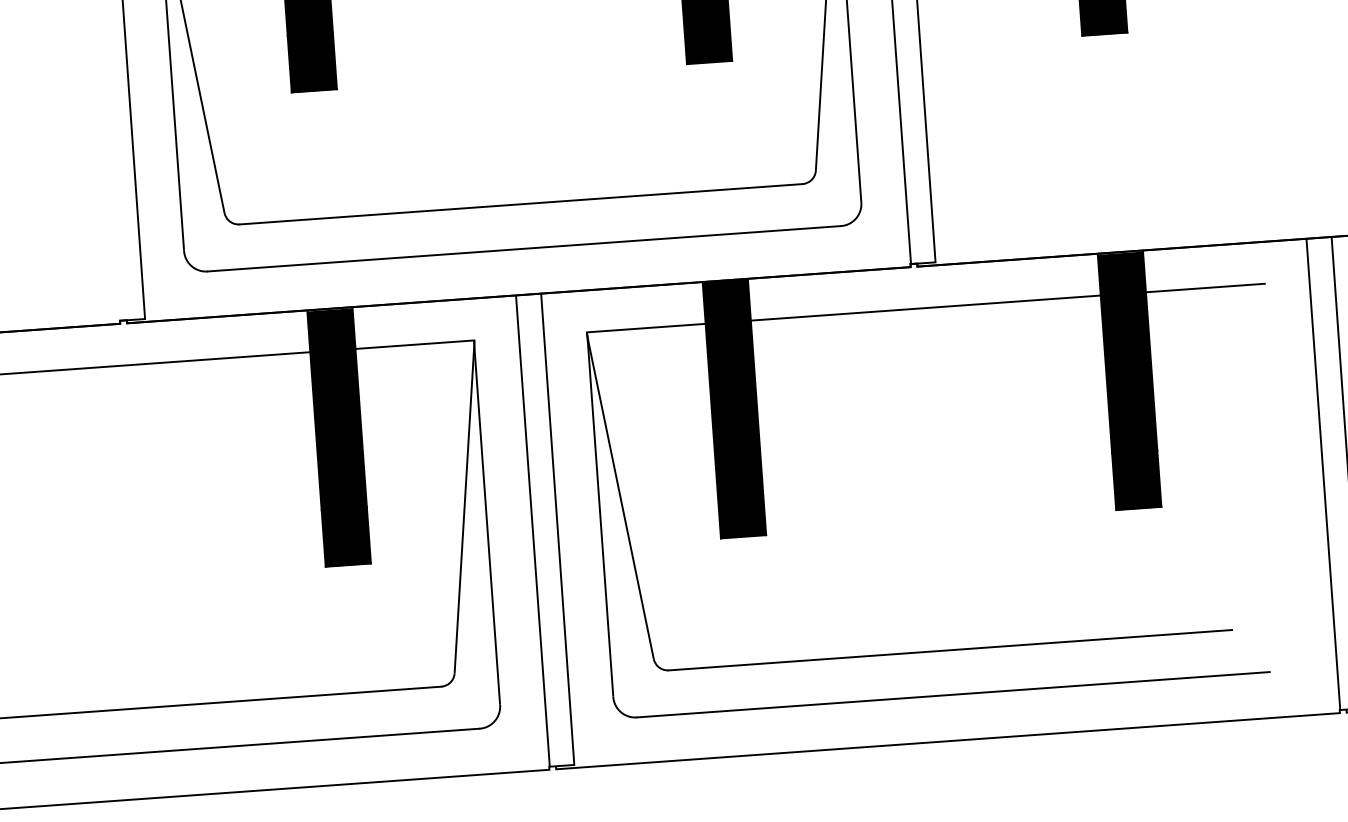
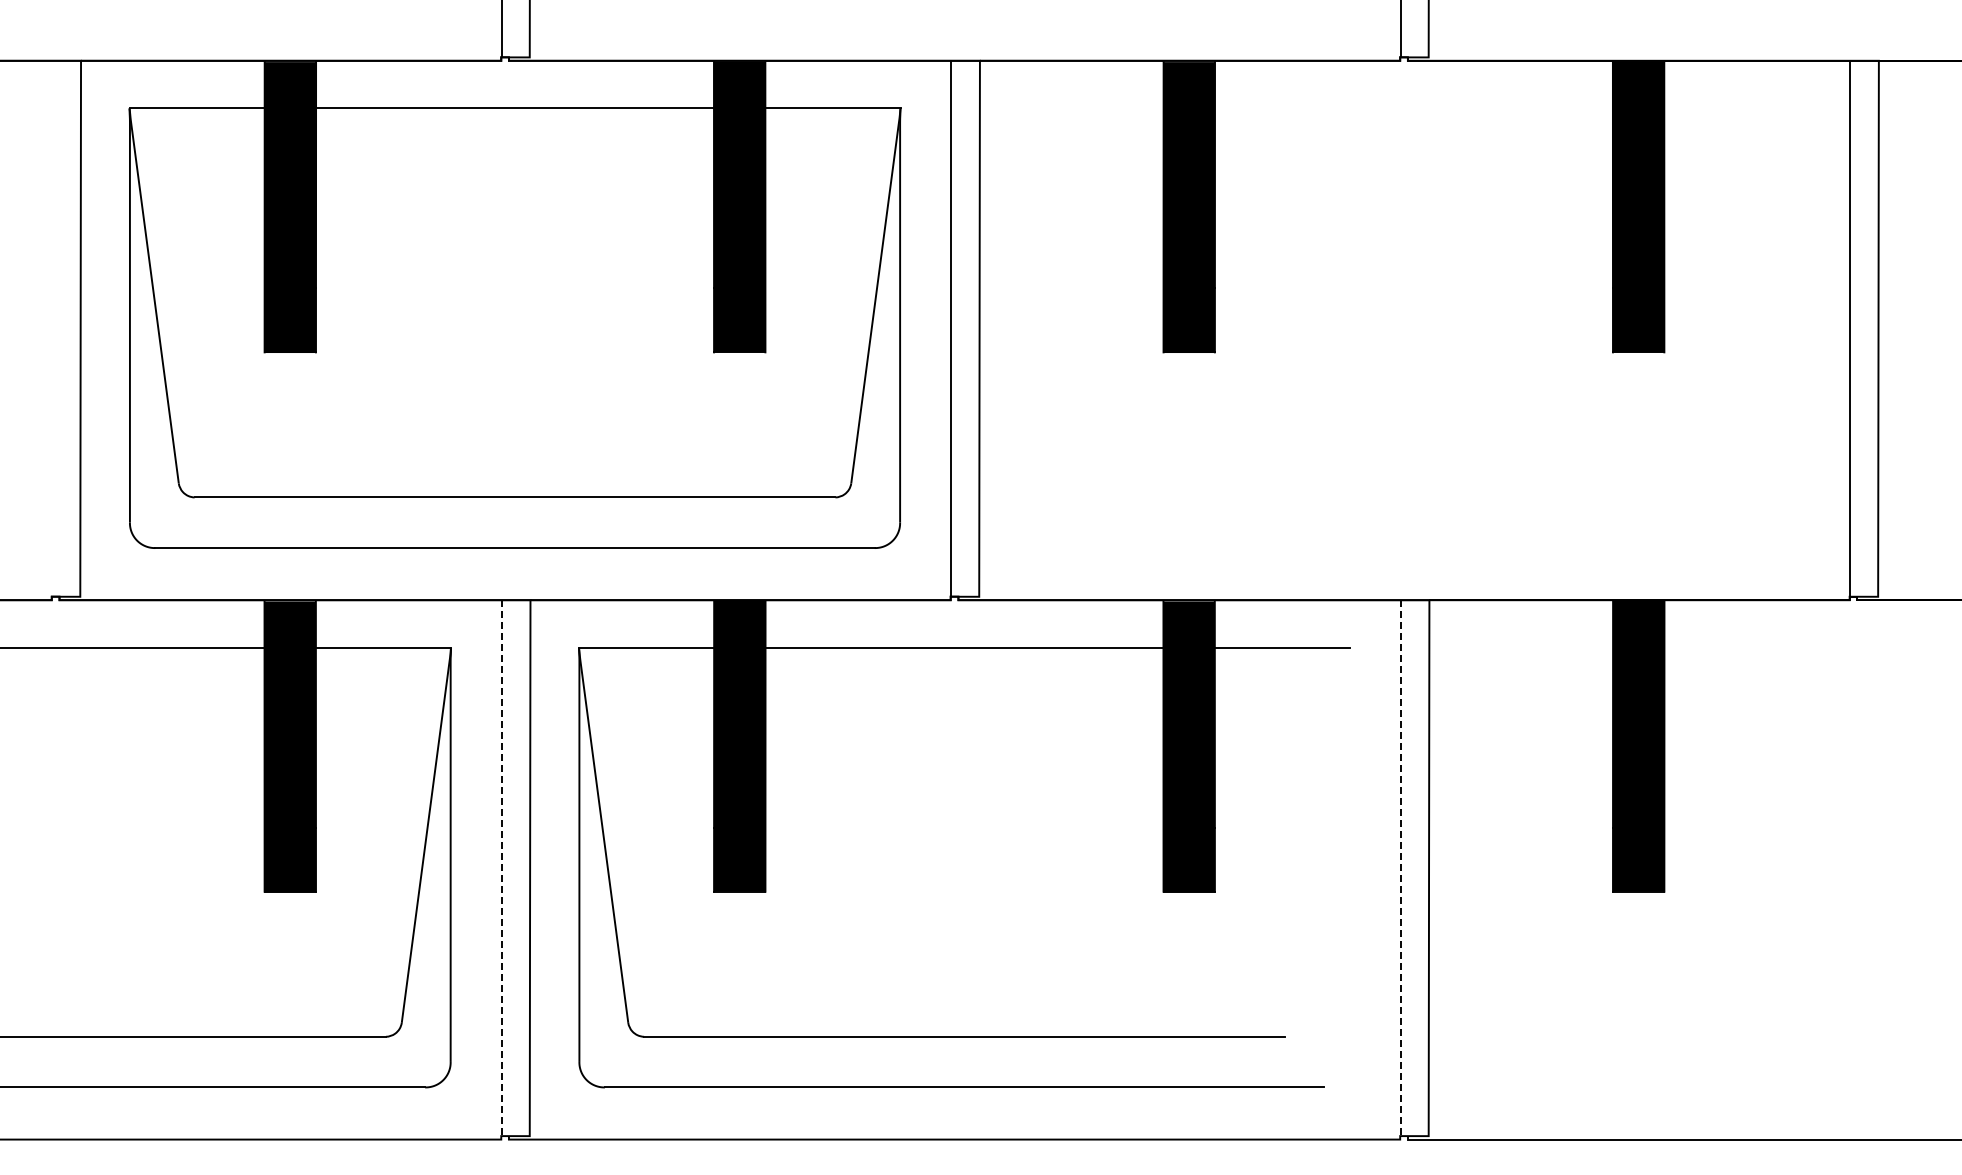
line: (1323, 474) -> (1400, 868), solid -> dashed
line: (532, 531) -> (501, 868), solid -> dashed

